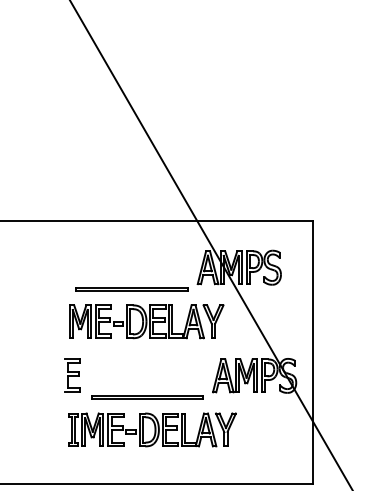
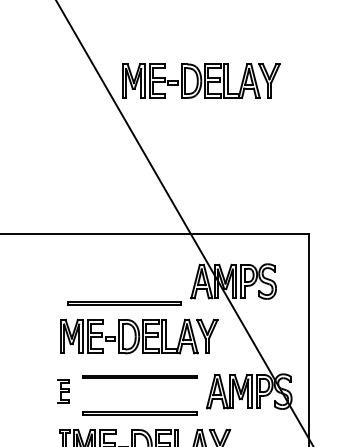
part: (207, 70) -> (201, 80), added
line: (147, 360) -> (140, 375), added
part: (72, 375) -> (63, 391), size x0.7

